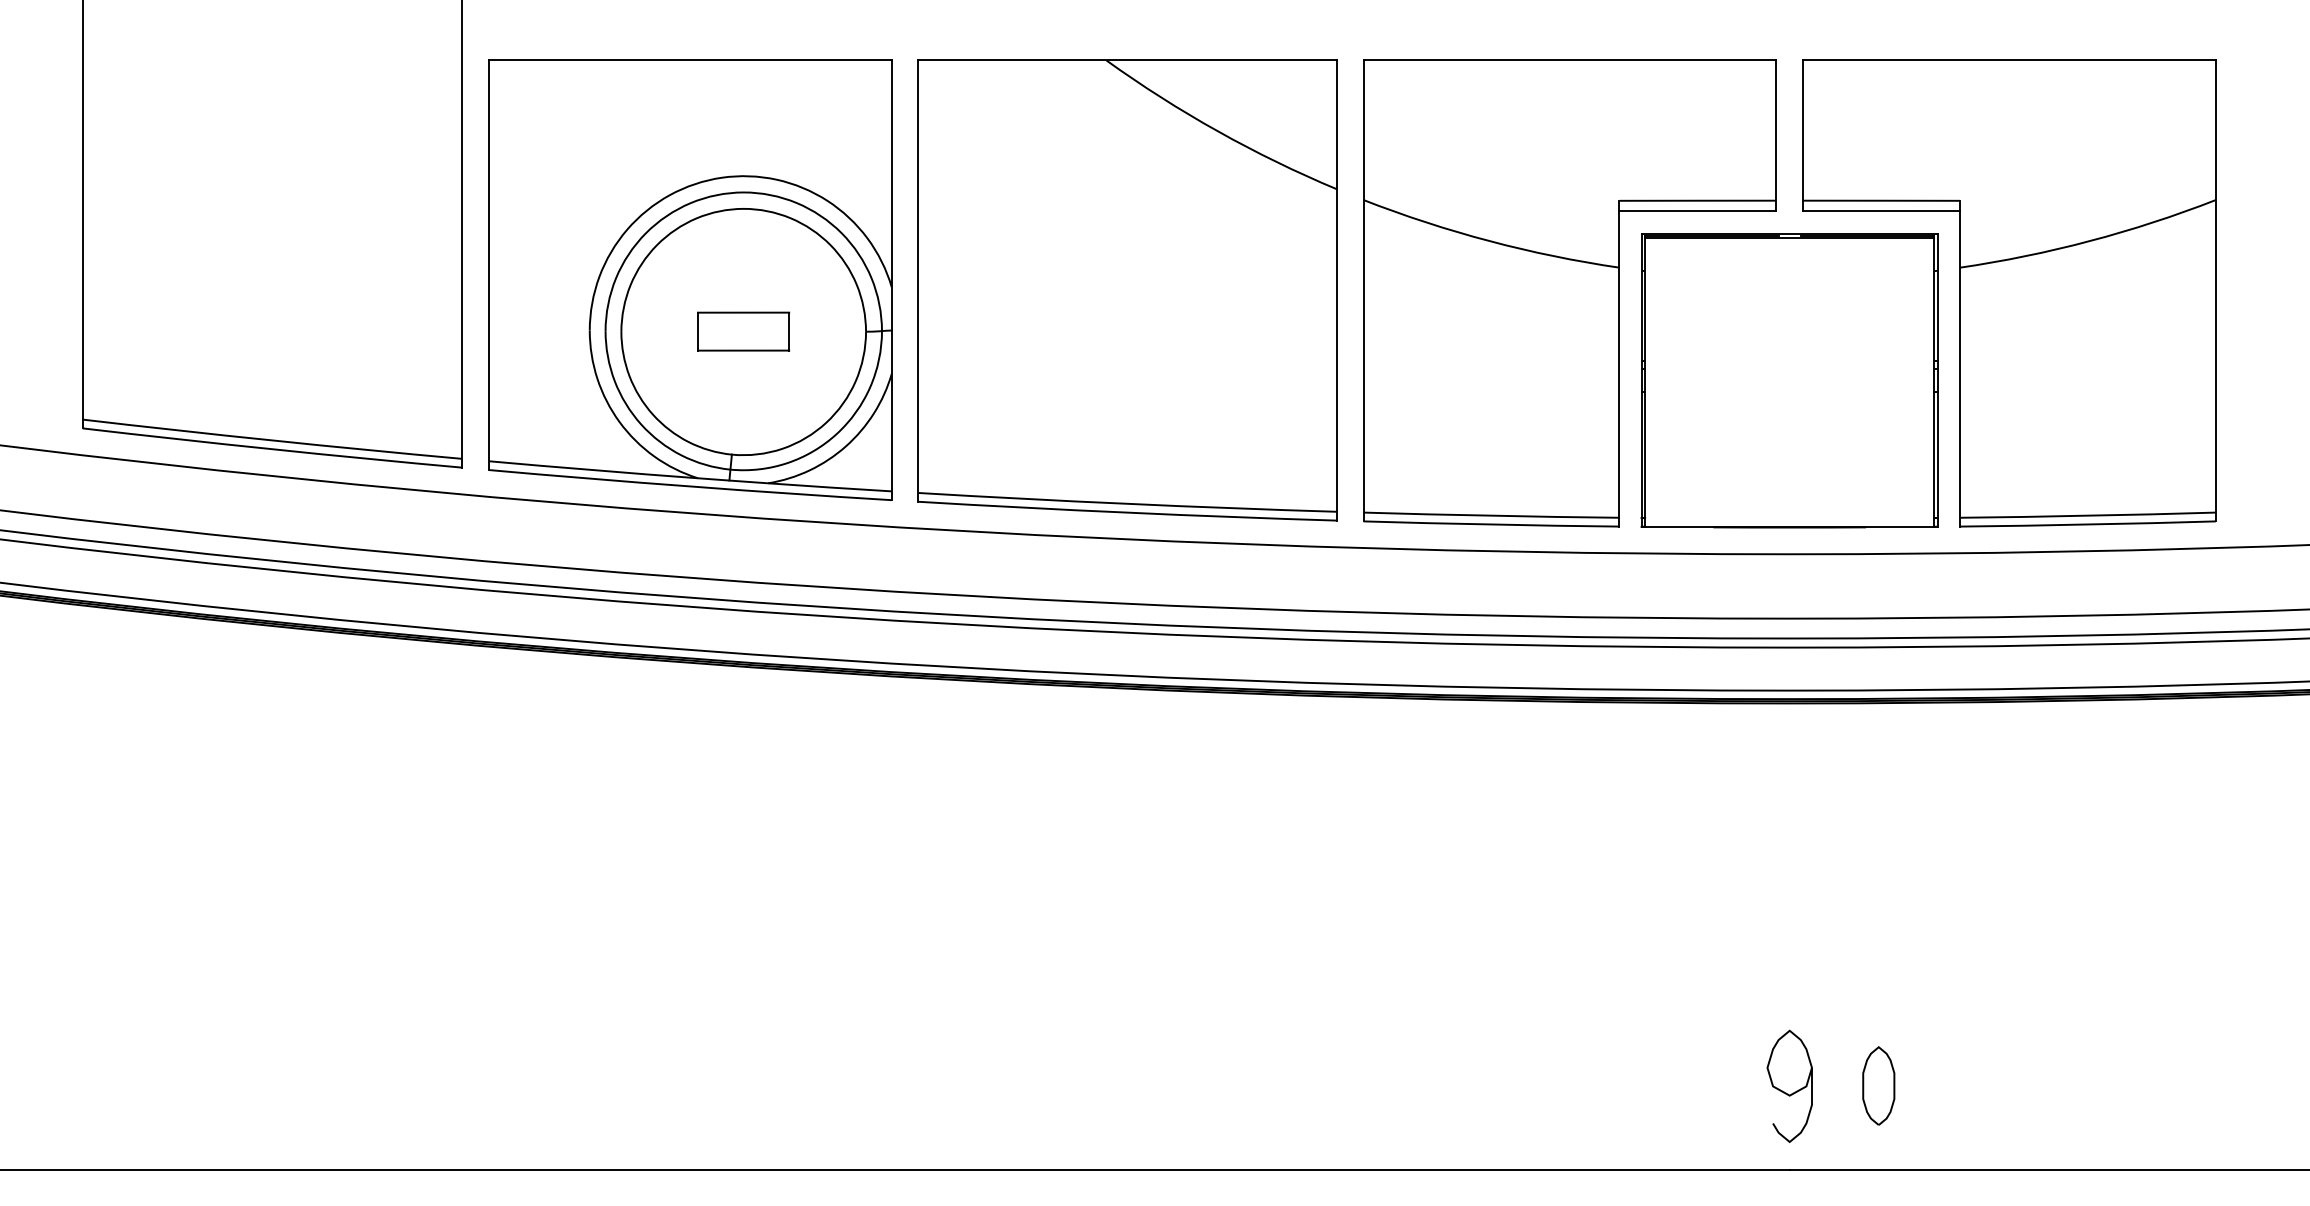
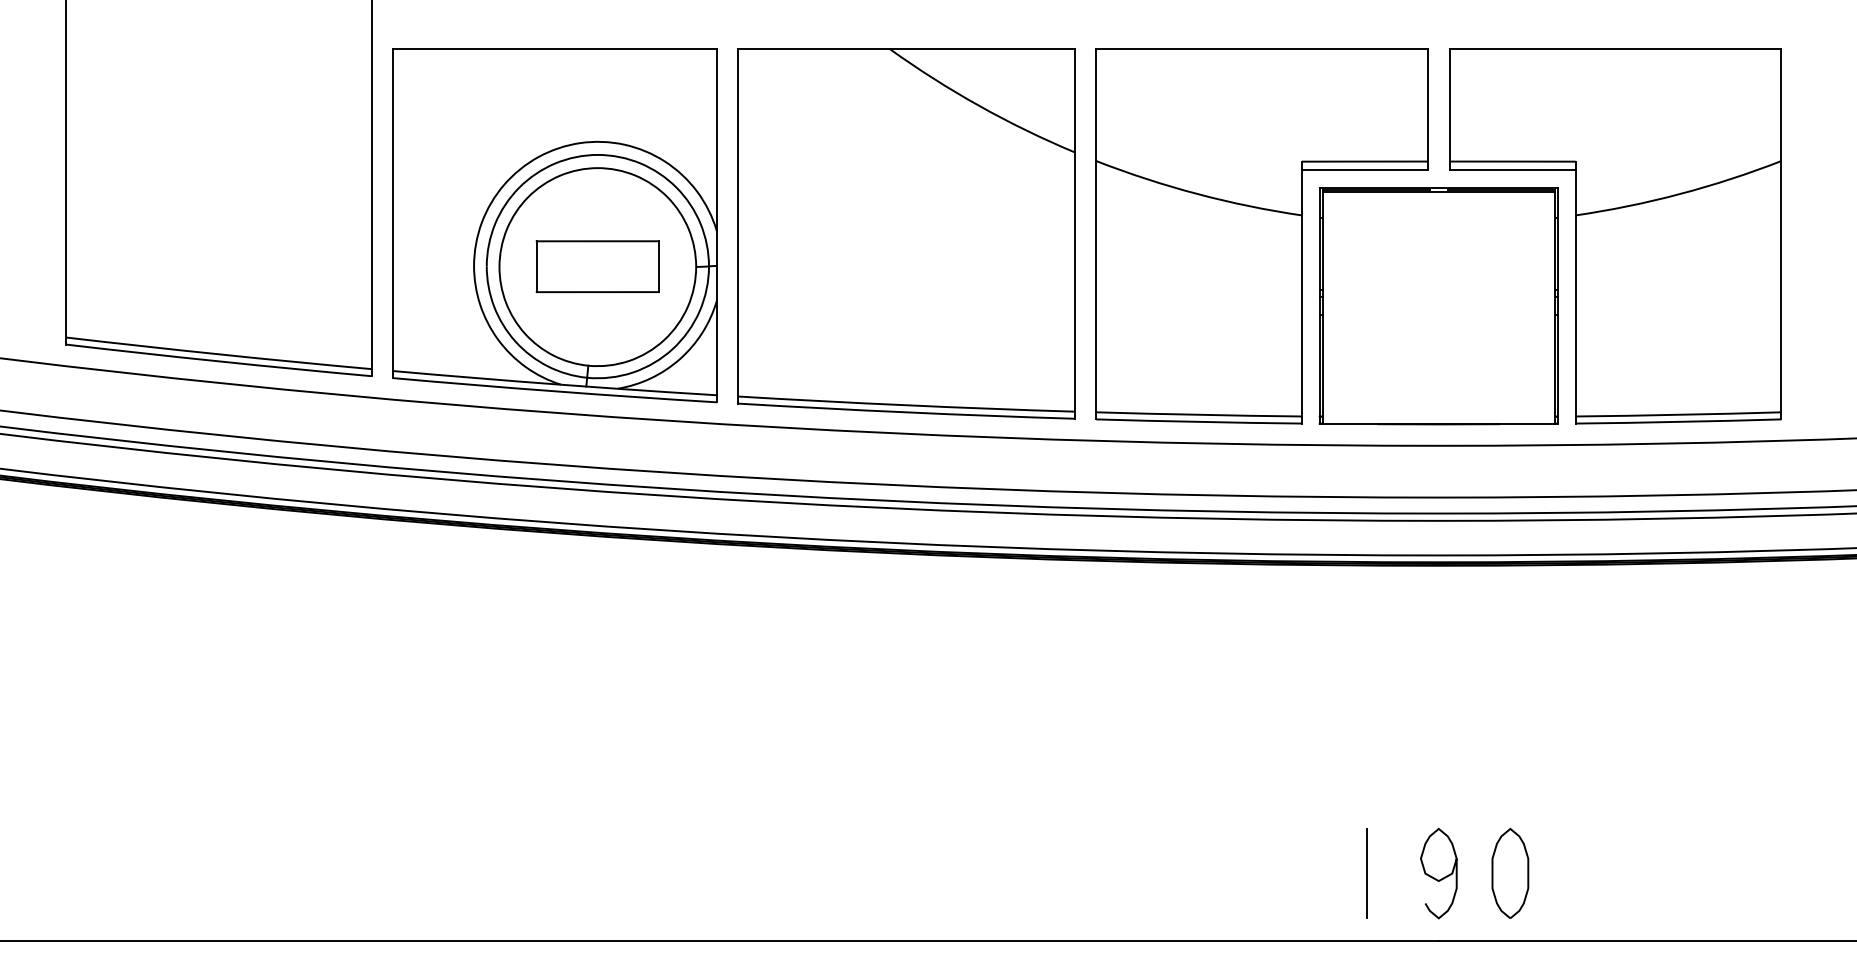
part: (743, 331) -> (597, 266), size x1.67
part: (1878, 1084) -> (1510, 872), size x1.43
line: (1701, 1086) -> (1367, 873), added

